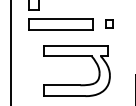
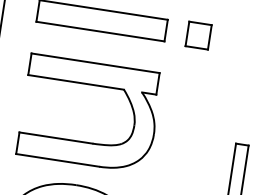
part: (109, 23) -> (198, 34), size x1.67
part: (76, 56) -> (93, 85), moved

